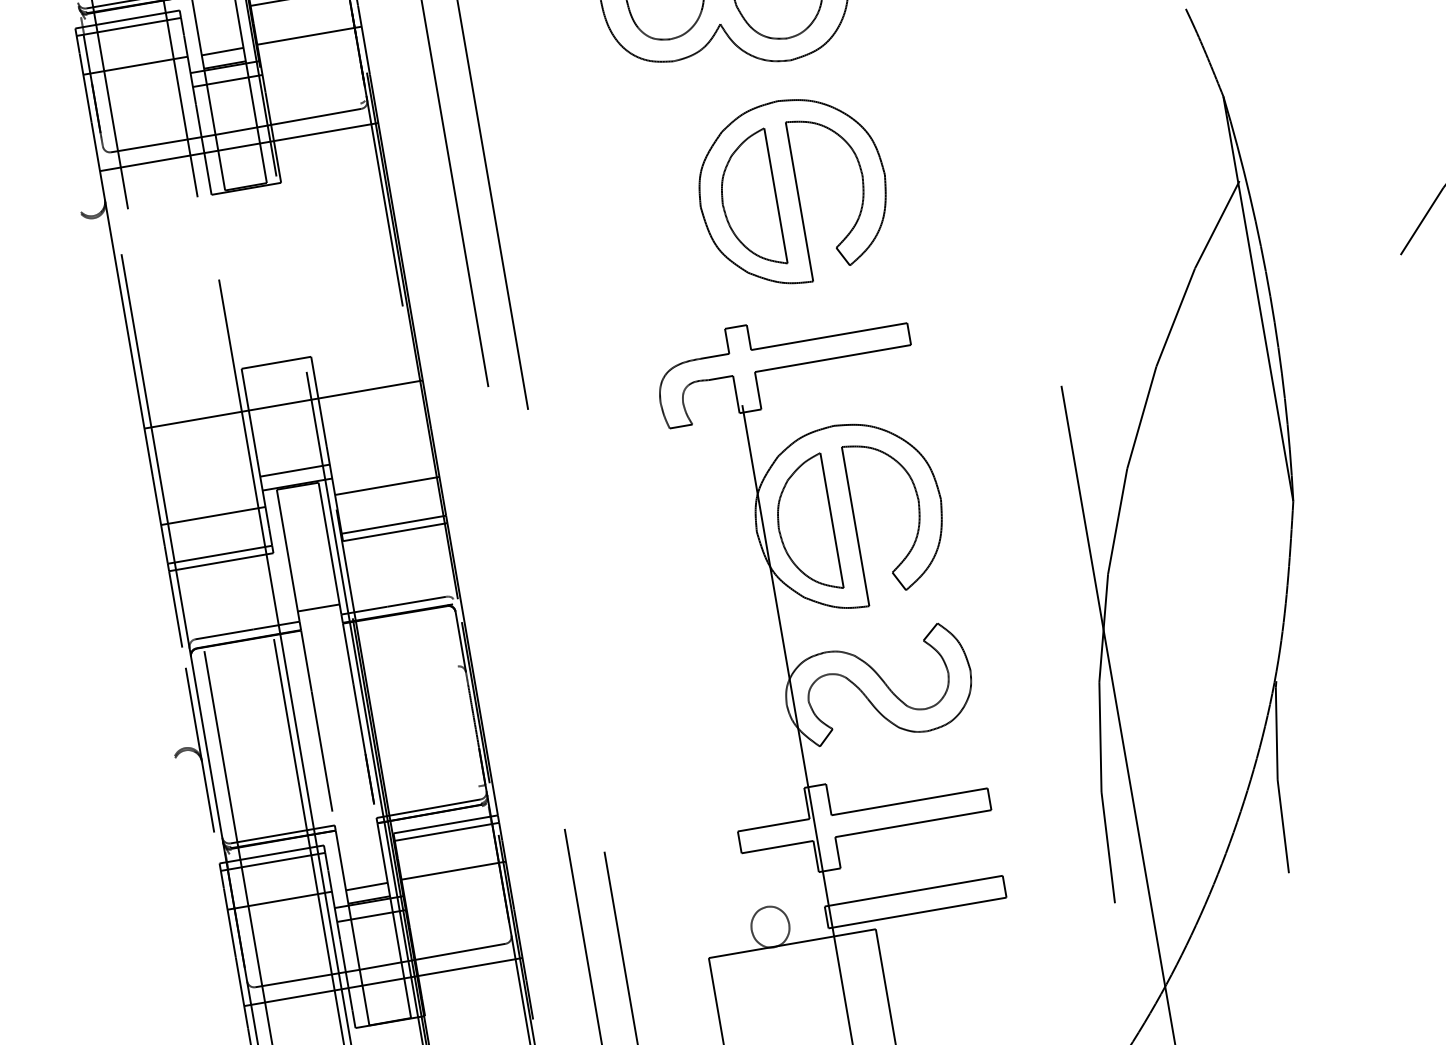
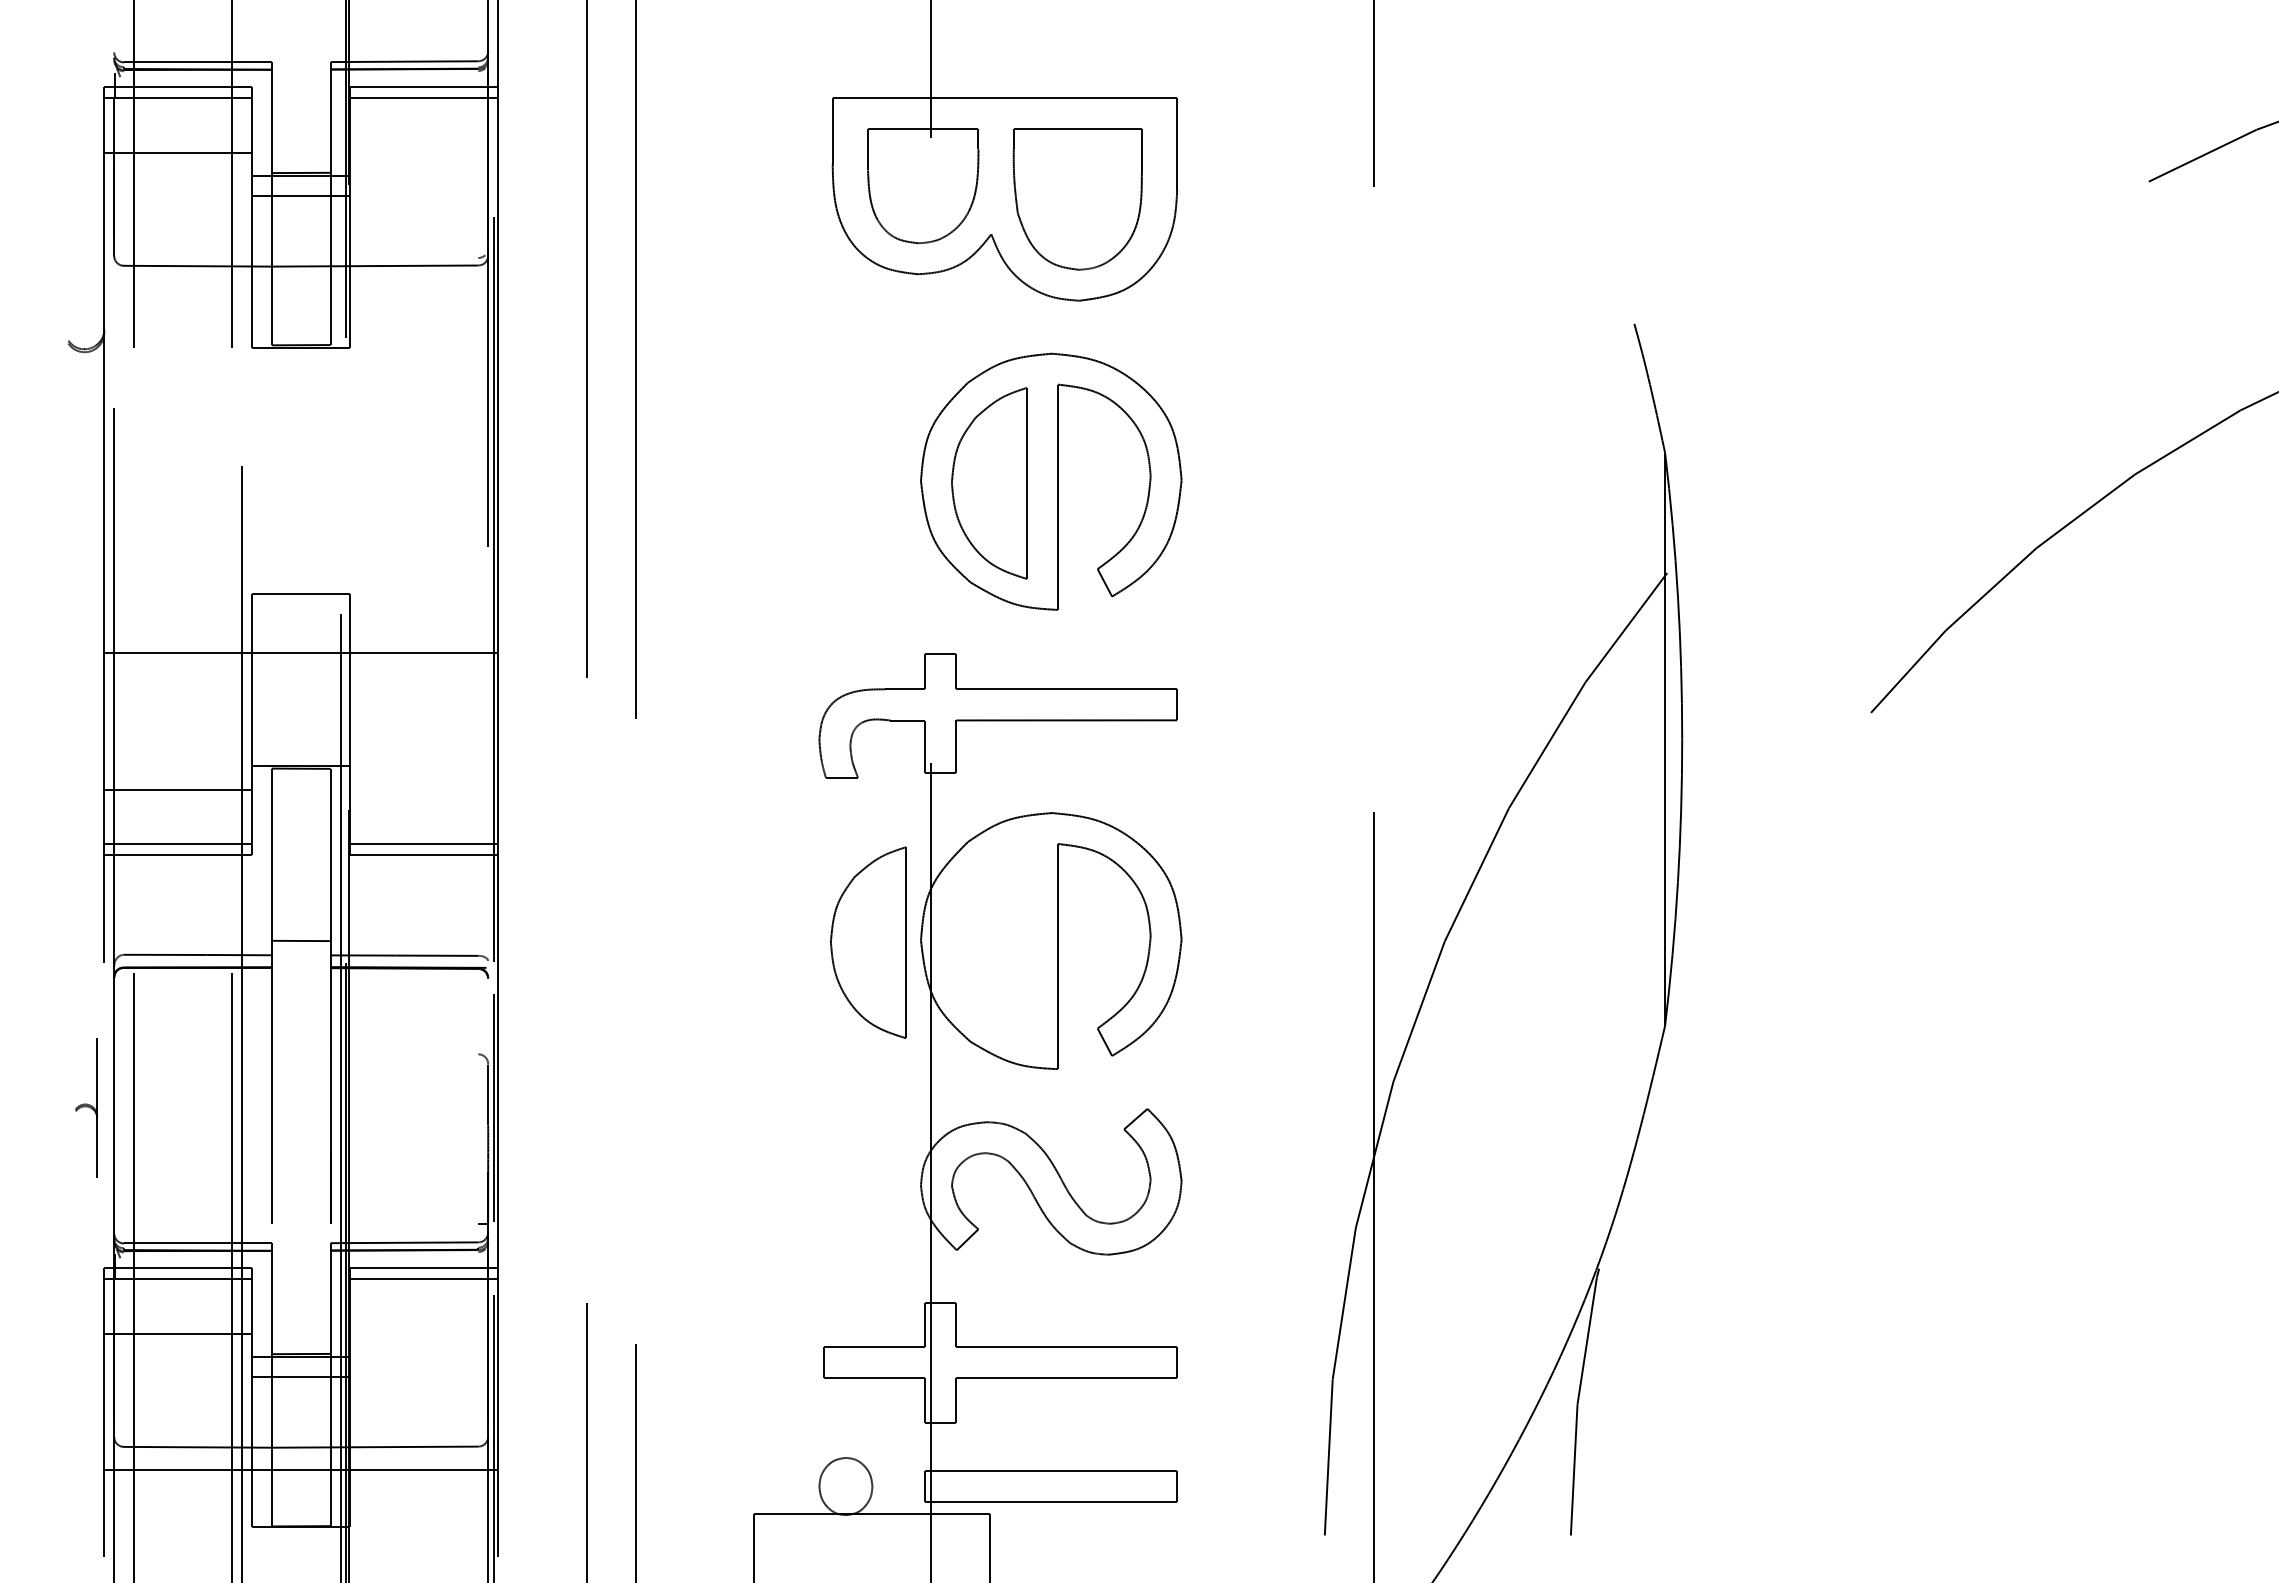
line: (309, 35) -> (424, 152), removed
line: (222, 51) -> (300, 153), removed
line: (239, 147) -> (301, 289), removed
line: (294, 470) -> (300, 746), removed
line: (387, 485) -> (424, 789), removed
part: (805, 525) -> (868, 942), moved
line: (461, 642) -> (488, 1021), removed
part: (187, 752) -> (86, 1108), size x0.6
line: (453, 870) -> (424, 1333), removed
line: (366, 886) -> (300, 1334), removed

